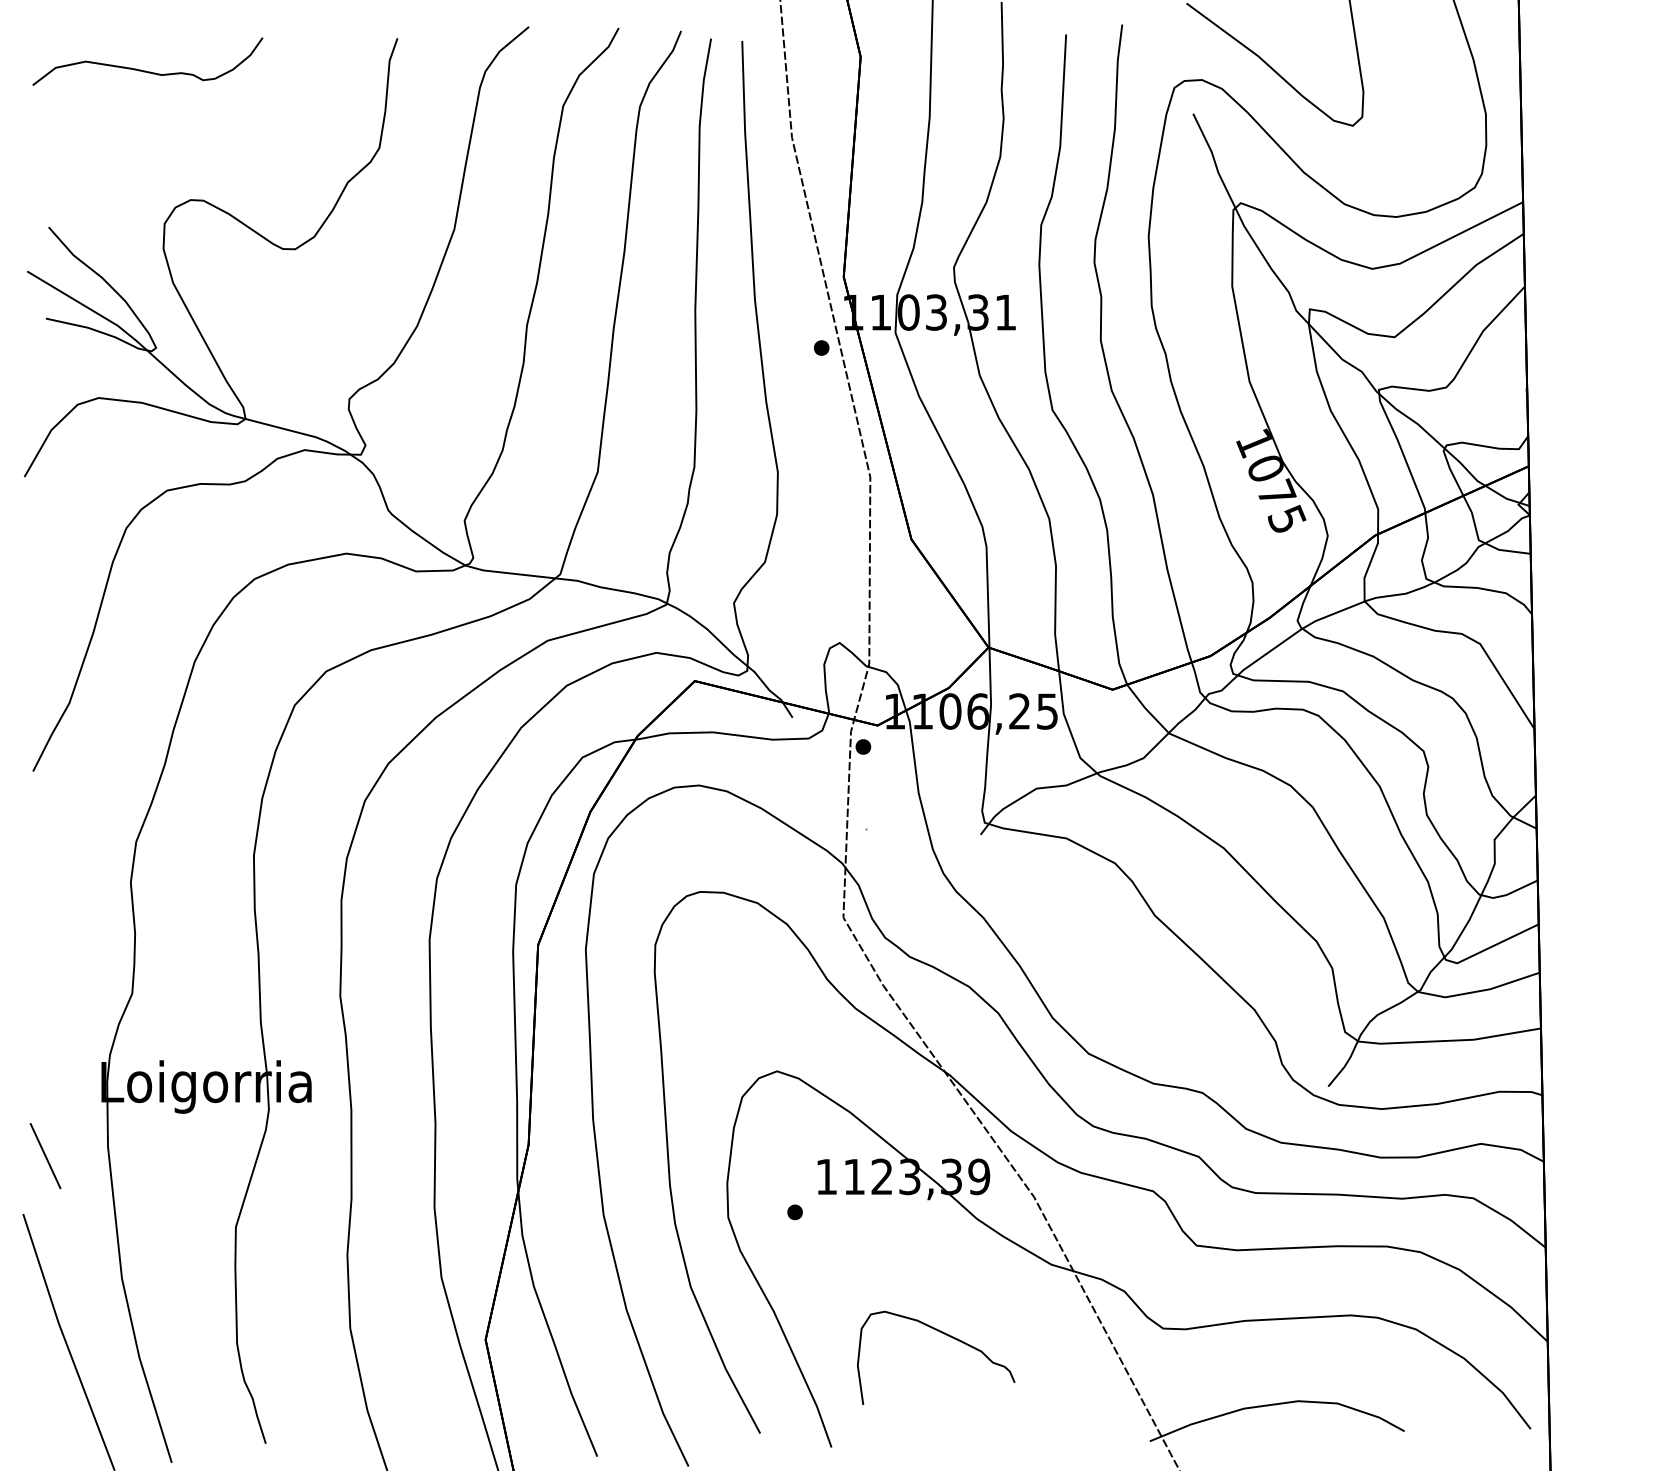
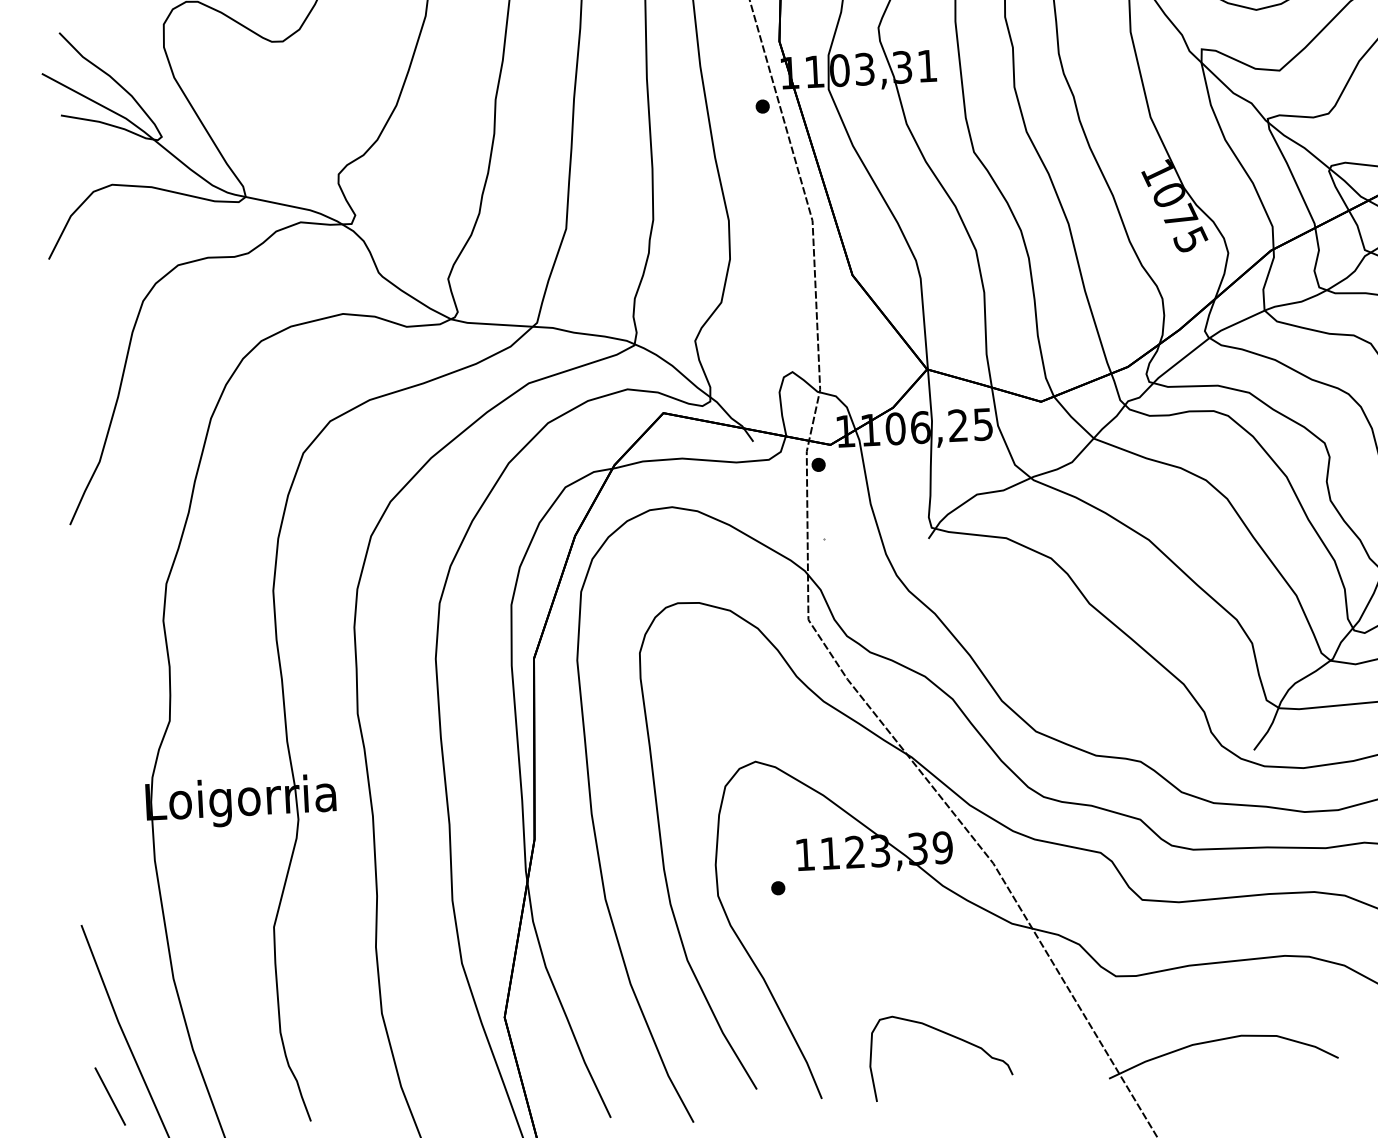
line: (45, 1156) -> (110, 1096), moved
curve: (946, 1335) -> (949, 1035), moved

